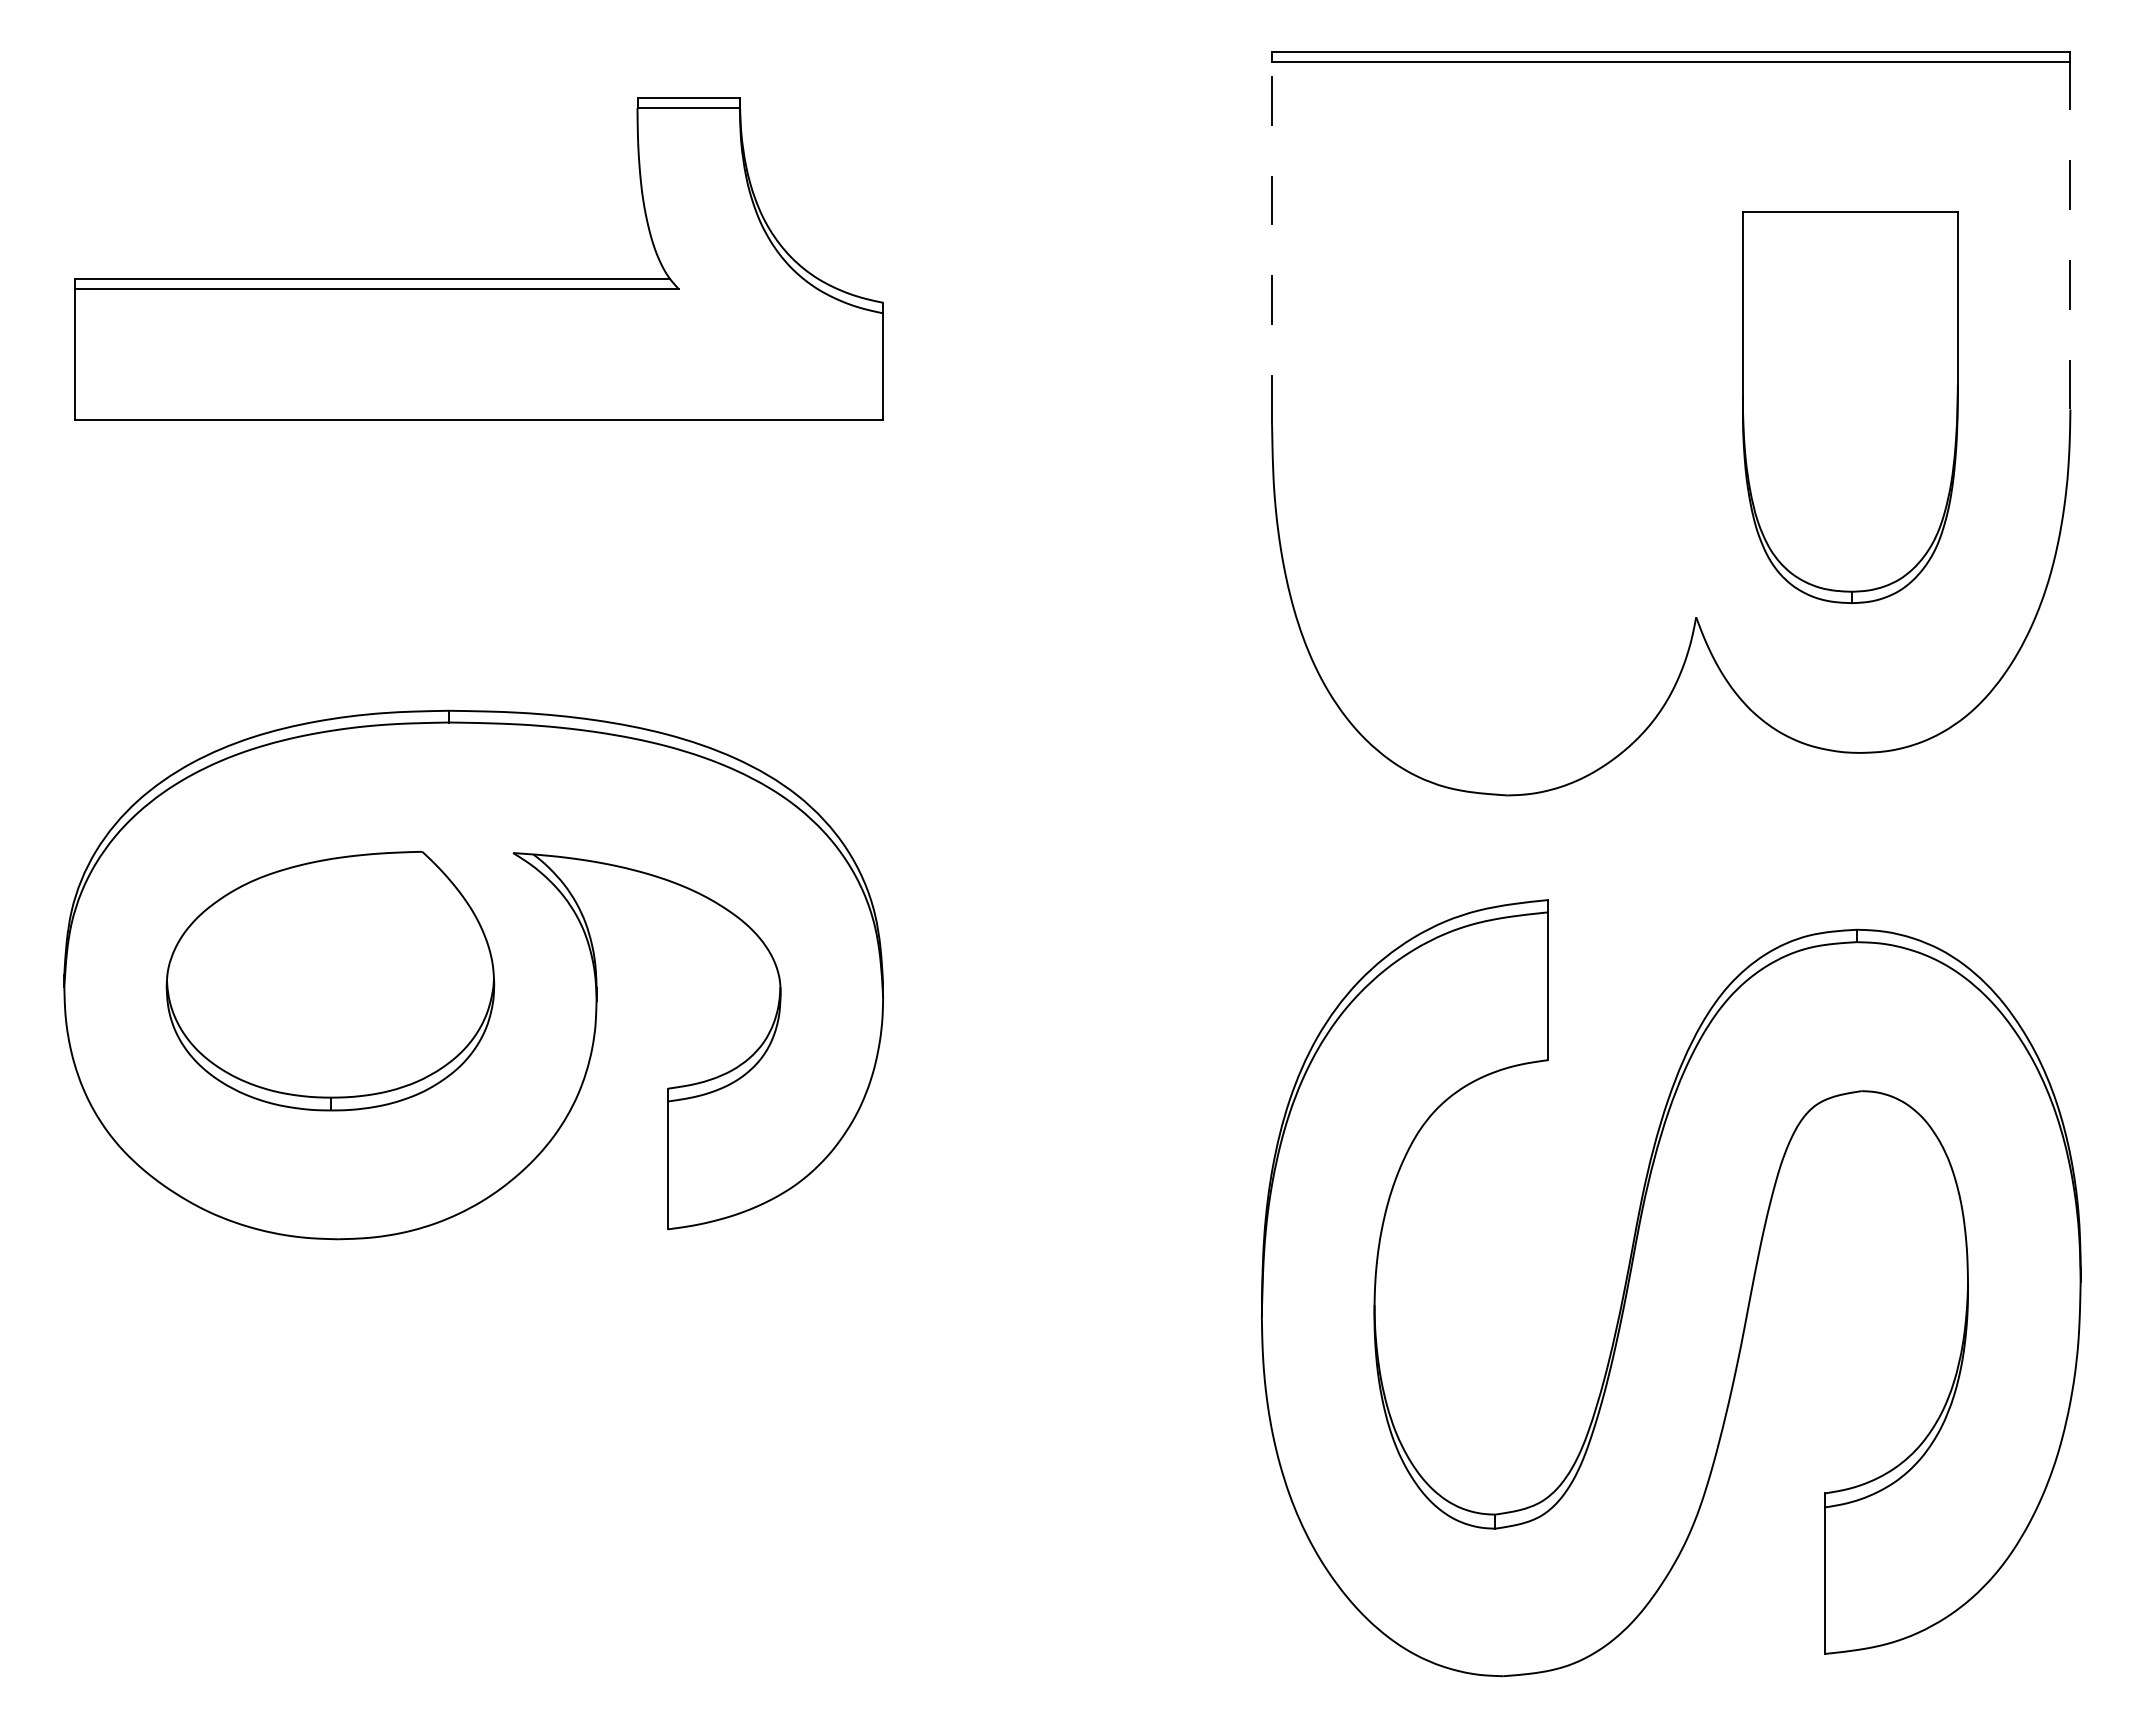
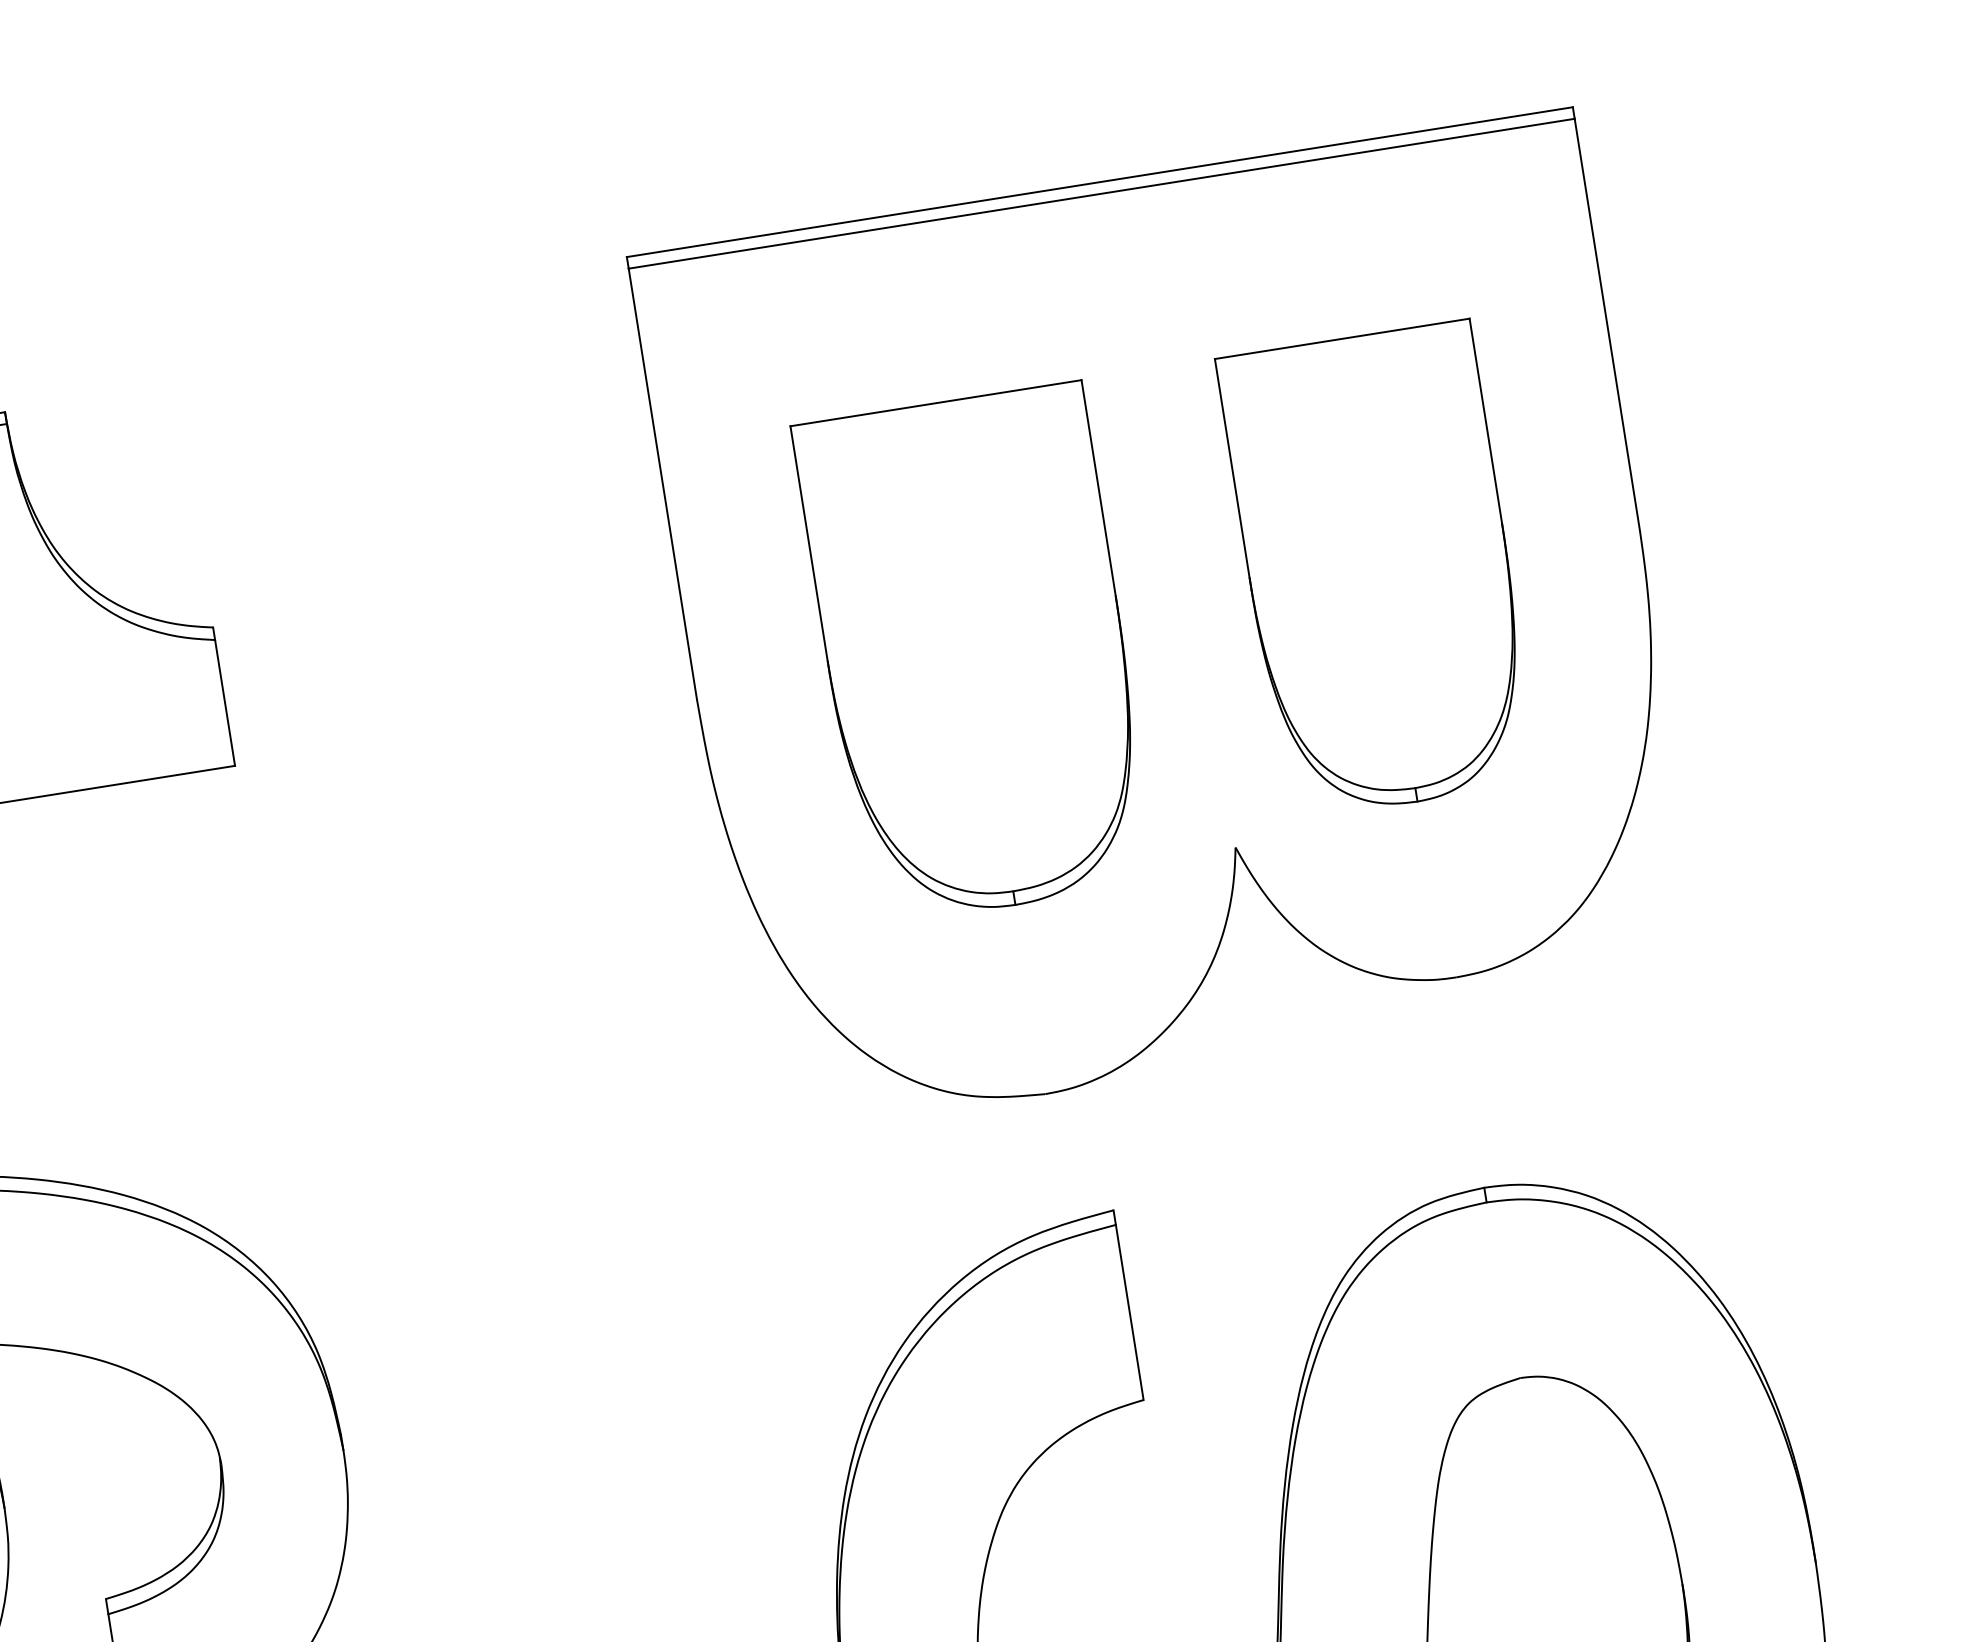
line: (2070, 235) -> (1607, 324), dashed -> solid
line: (1272, 243) -> (663, 484), dashed -> solid
part: (1507, 423) -> (975, 653), added

